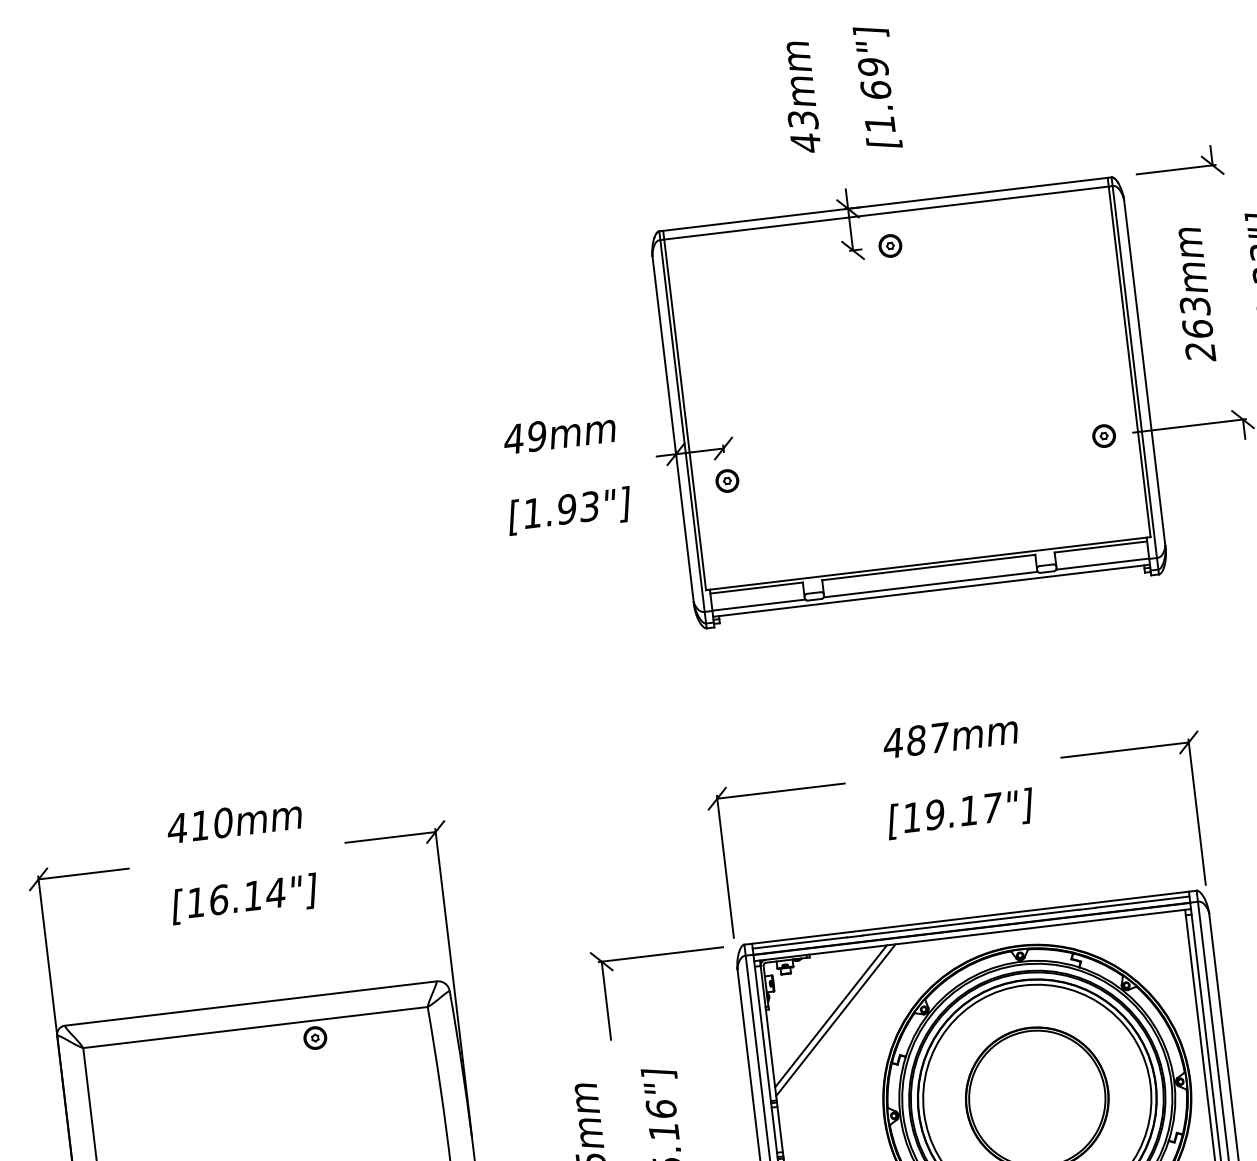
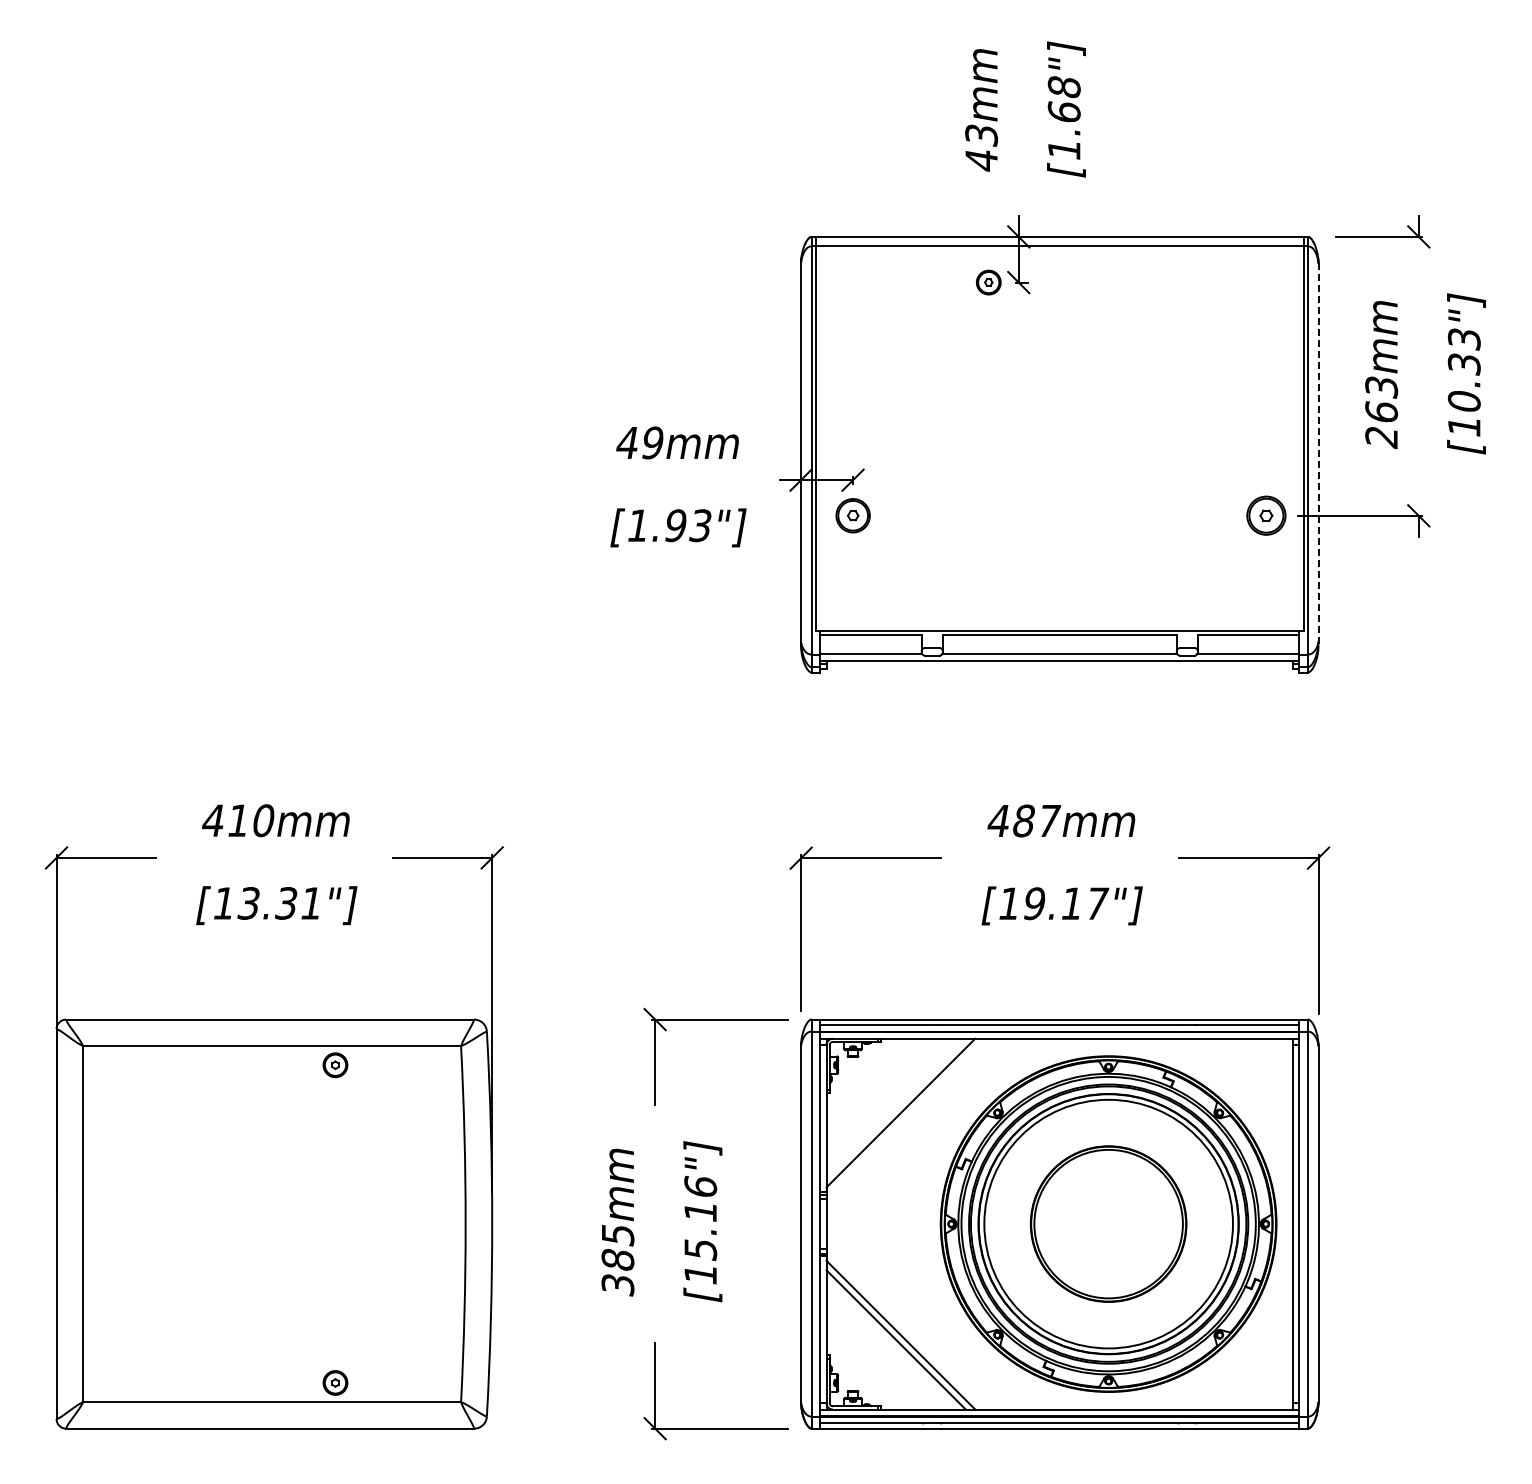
text: (873, 67) -> (1064, 87), [1.69"] -> [1.68"]
part: (890, 245) -> (988, 282), moved
line: (1145, 375) -> (1318, 455), solid -> dashed
part: (1104, 435) -> (1266, 515), size x1.6
part: (726, 480) -> (852, 515), size x1.4
text: (246, 896) -> (279, 903), [16.14"] -> [13.31"]
line: (830, 1015) -> (895, 1107), removed

